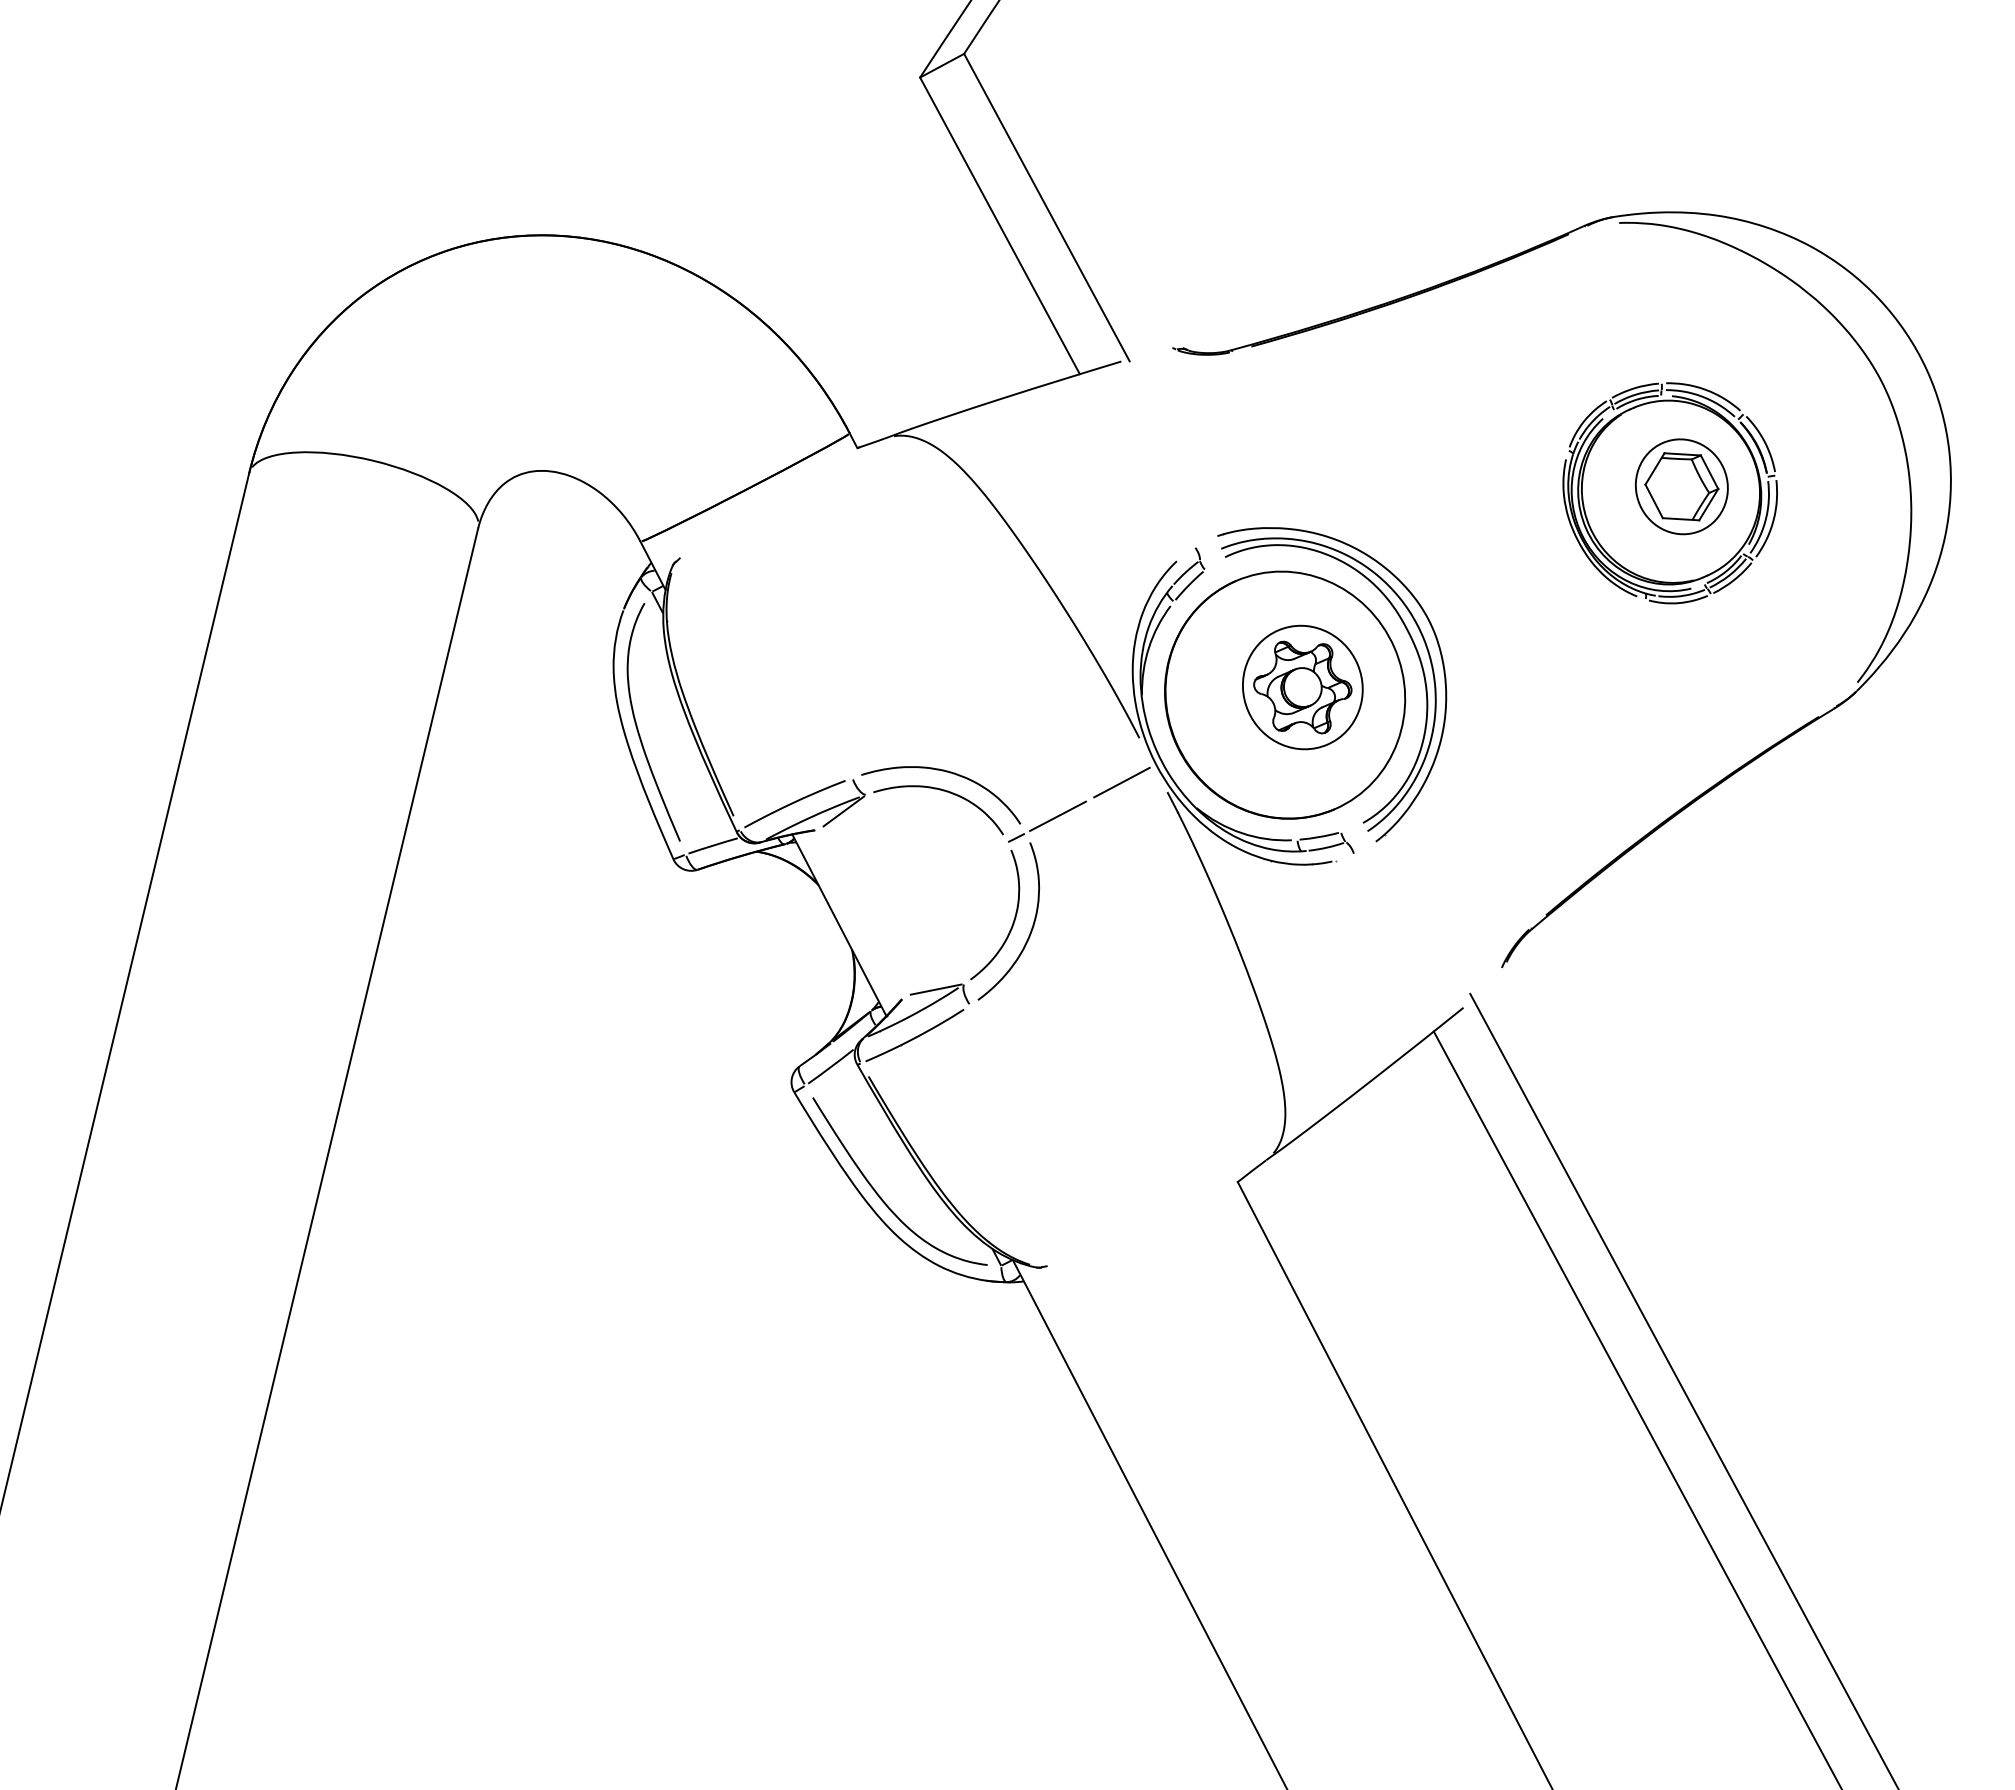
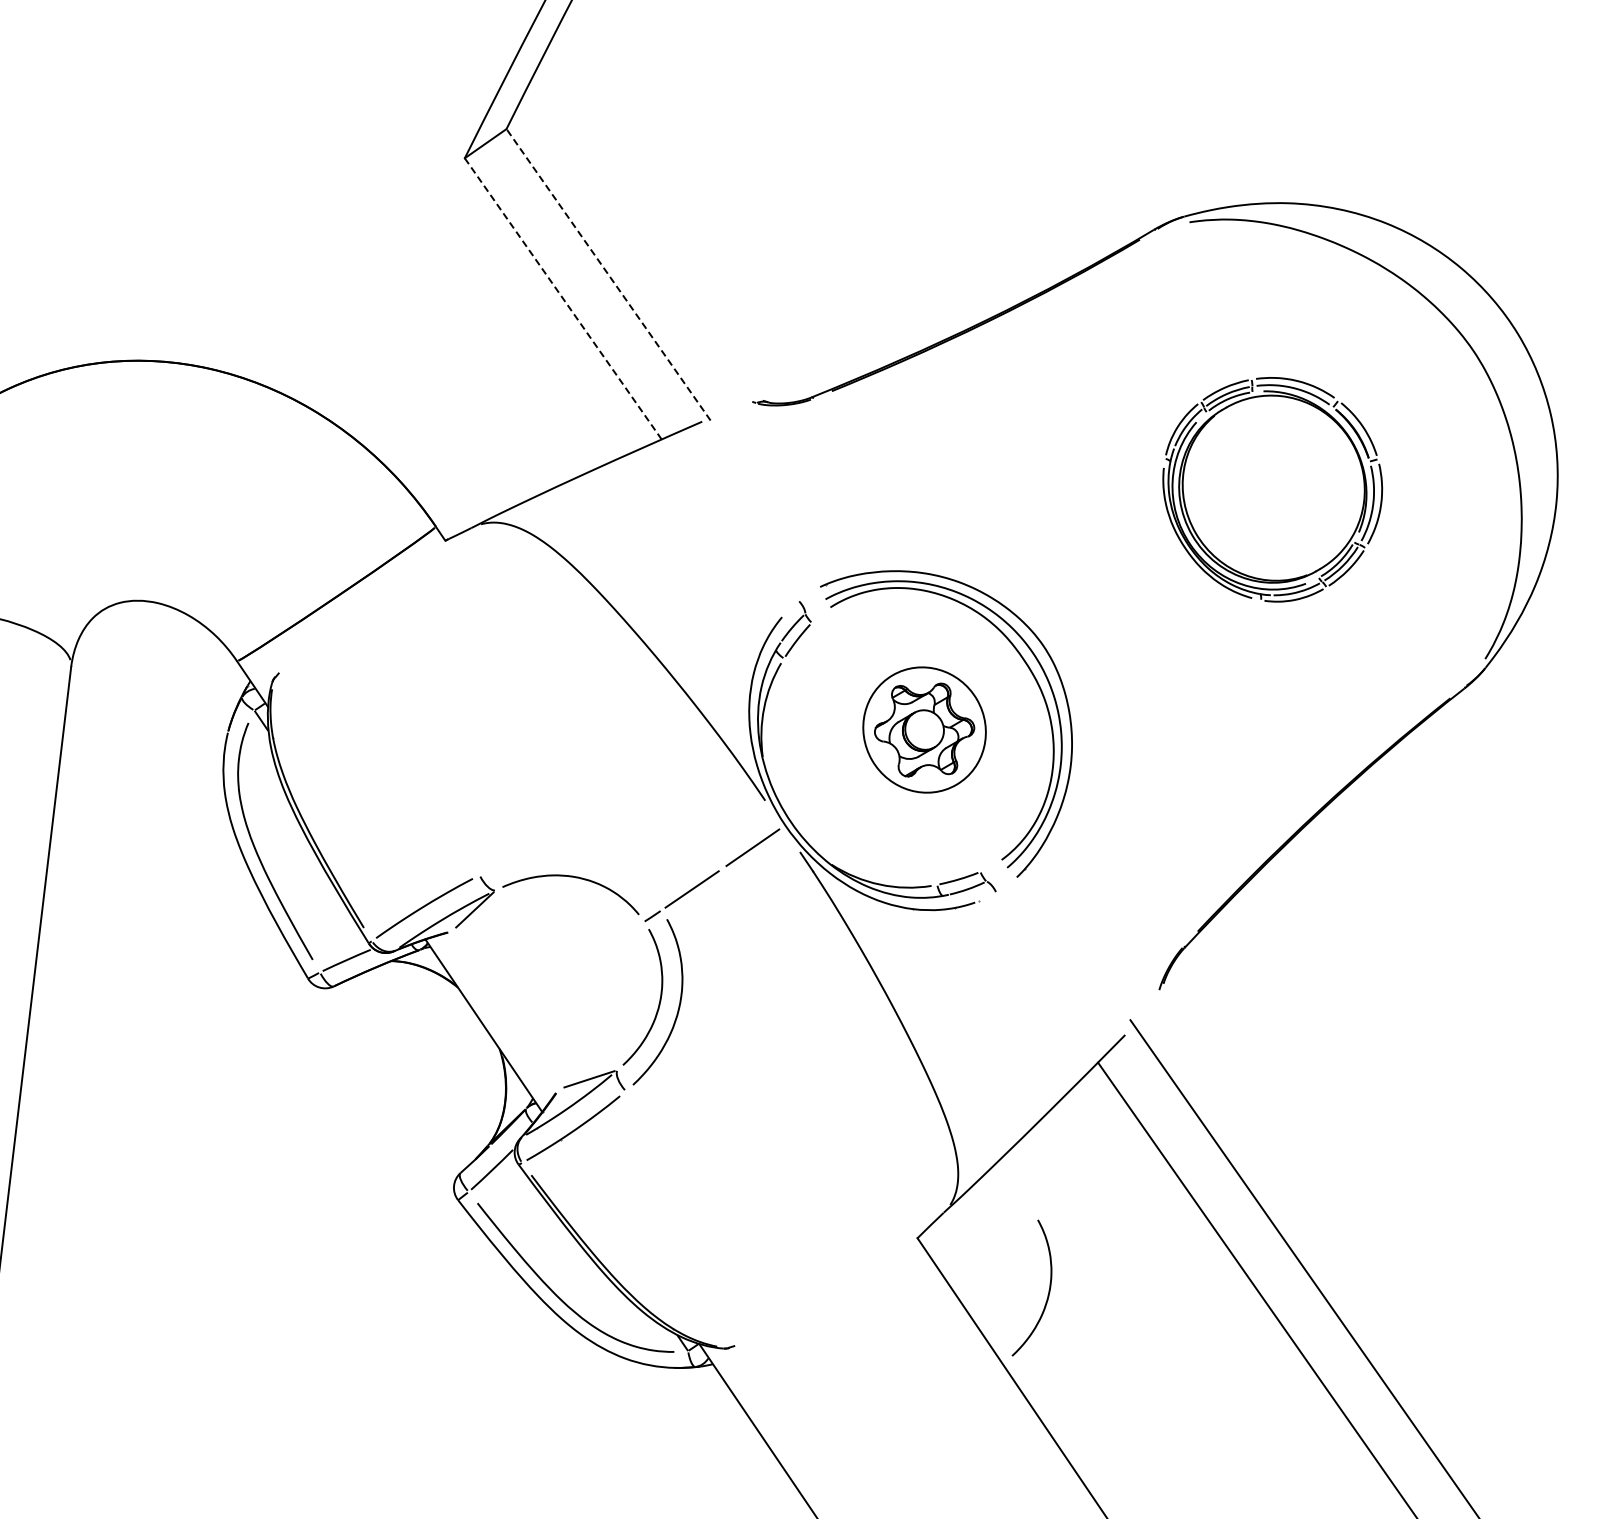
line: (1046, 207) -> (608, 274), solid -> dashed
line: (1000, 226) -> (563, 299), solid -> dashed
part: (1681, 486) -> (1283, 481), removed
part: (1285, 694) -> (907, 739), removed
curve: (949, 773) -> (577, 859), removed
curve: (1358, 1250) -> (1047, 1293), added

